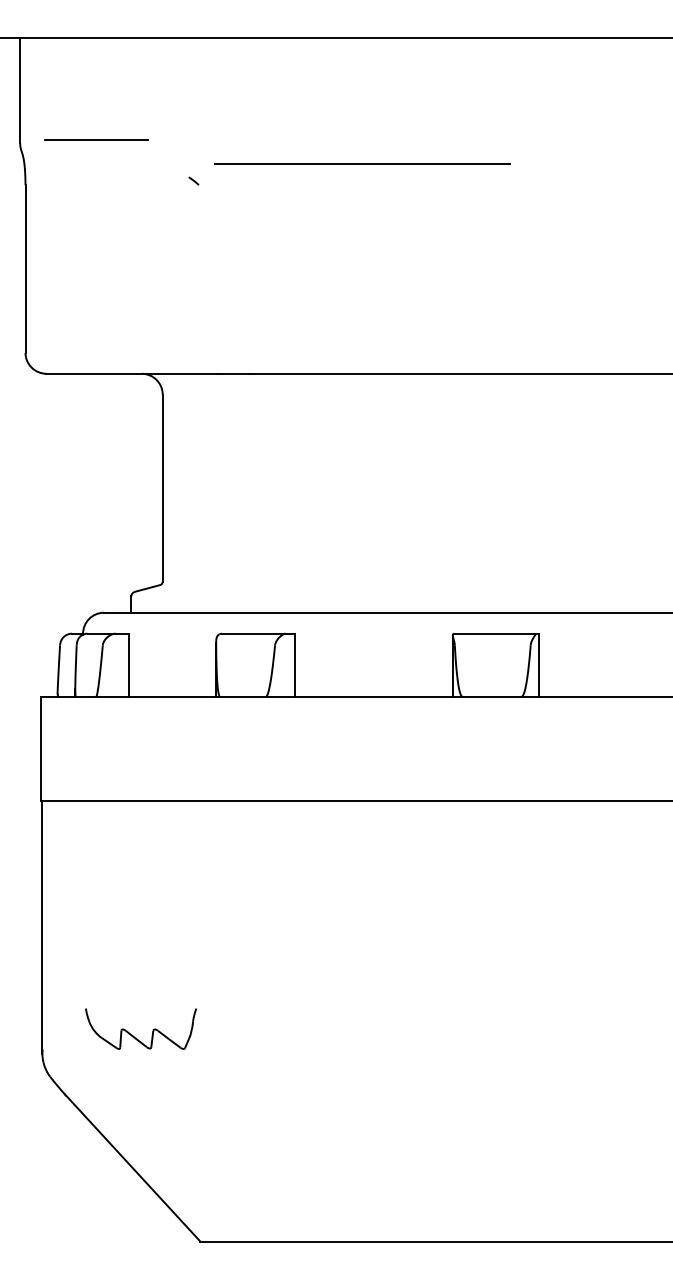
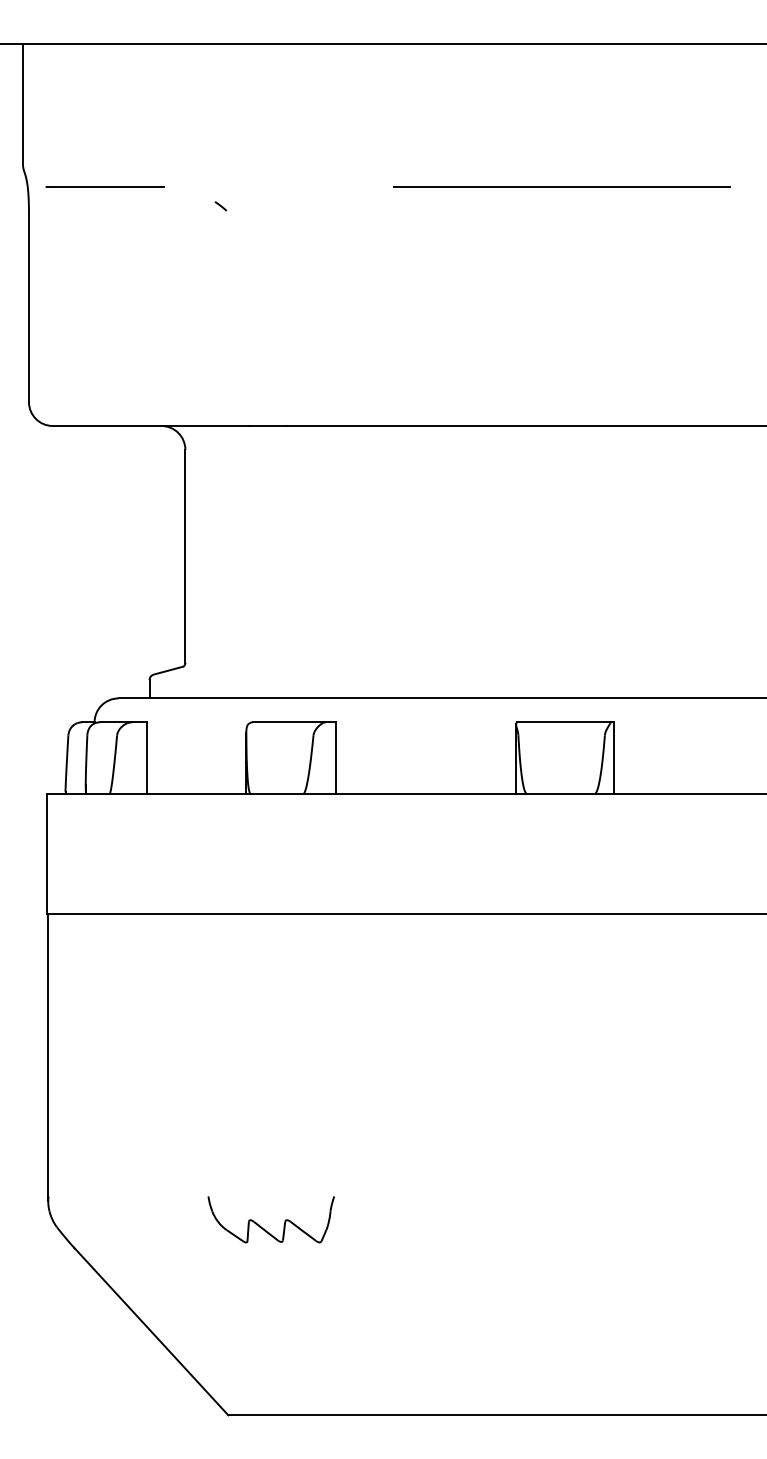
line: (96, 139) -> (105, 186), moved
line: (362, 163) -> (562, 186), moved
part: (133, 1035) -> (262, 1227), moved

